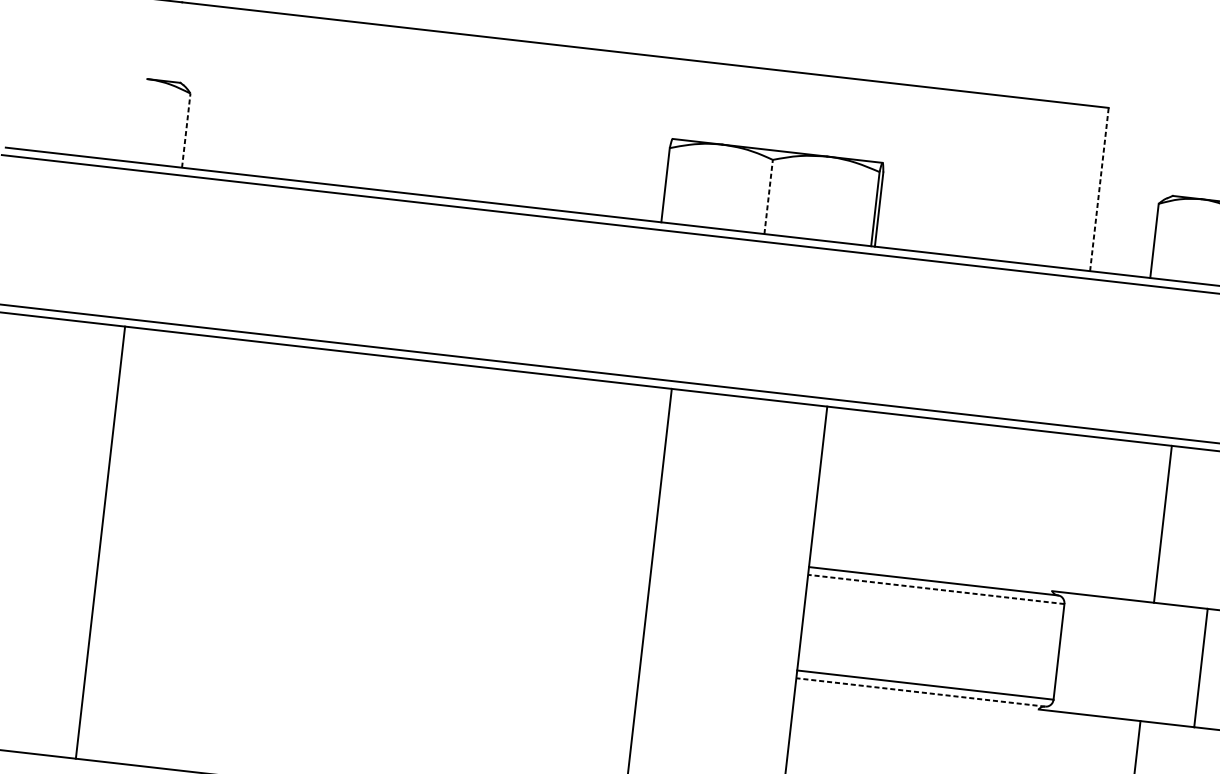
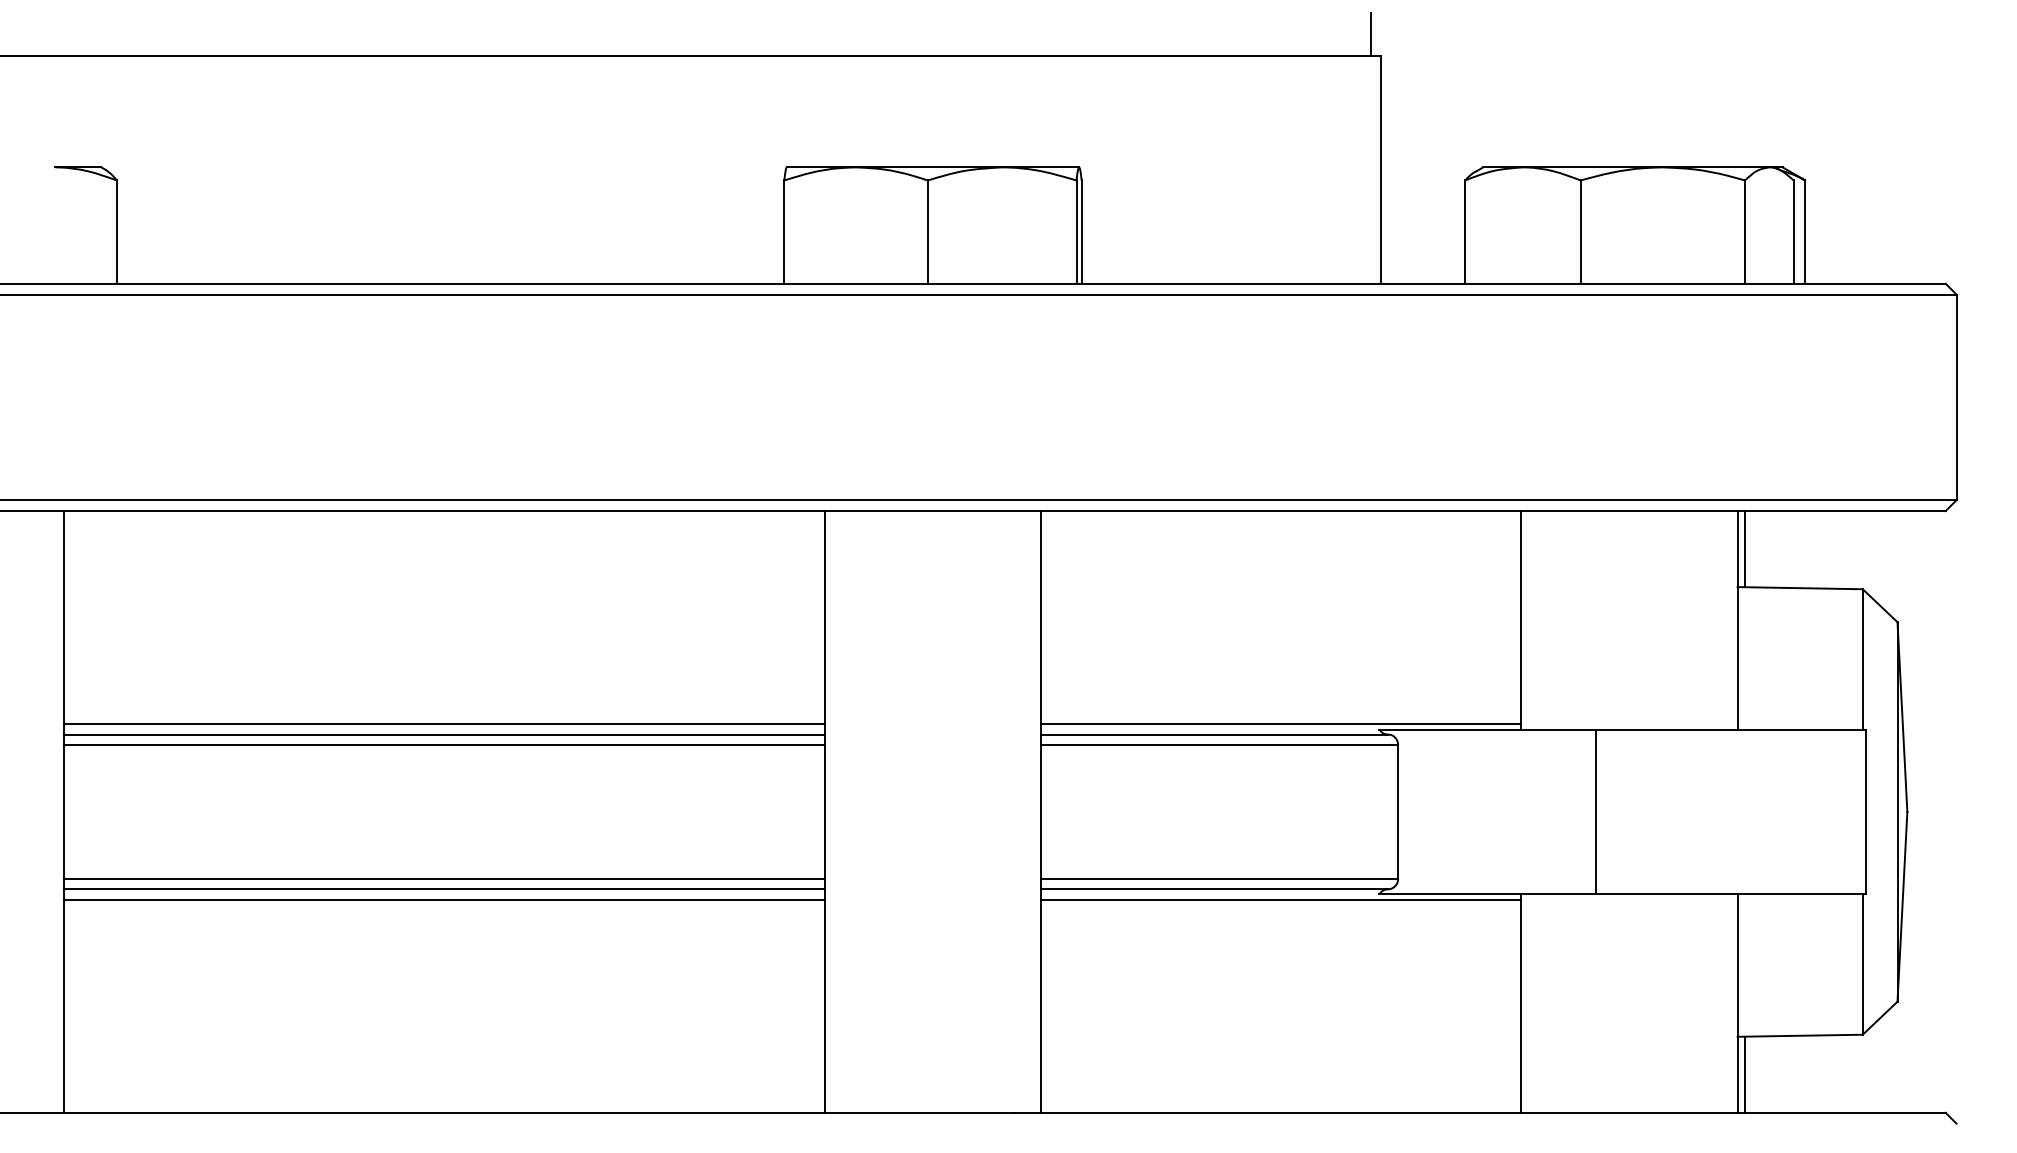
line: (1102, 91) -> (1370, 34), added
line: (185, 130) -> (116, 232), dashed -> solid
line: (1099, 189) -> (1381, 170), dashed -> solid
line: (768, 197) -> (927, 232), dashed -> solid
line: (380, 510) -> (443, 723), added
line: (379, 518) -> (443, 734), added
line: (378, 526) -> (443, 745), added
line: (982, 578) -> (1281, 723), added
line: (936, 589) -> (1219, 745), dashed -> solid
line: (367, 621) -> (443, 878), added
line: (367, 629) -> (443, 889), added
line: (366, 637) -> (443, 900), added
line: (920, 692) -> (1214, 889), dashed -> solid
line: (967, 705) -> (1281, 900), added

